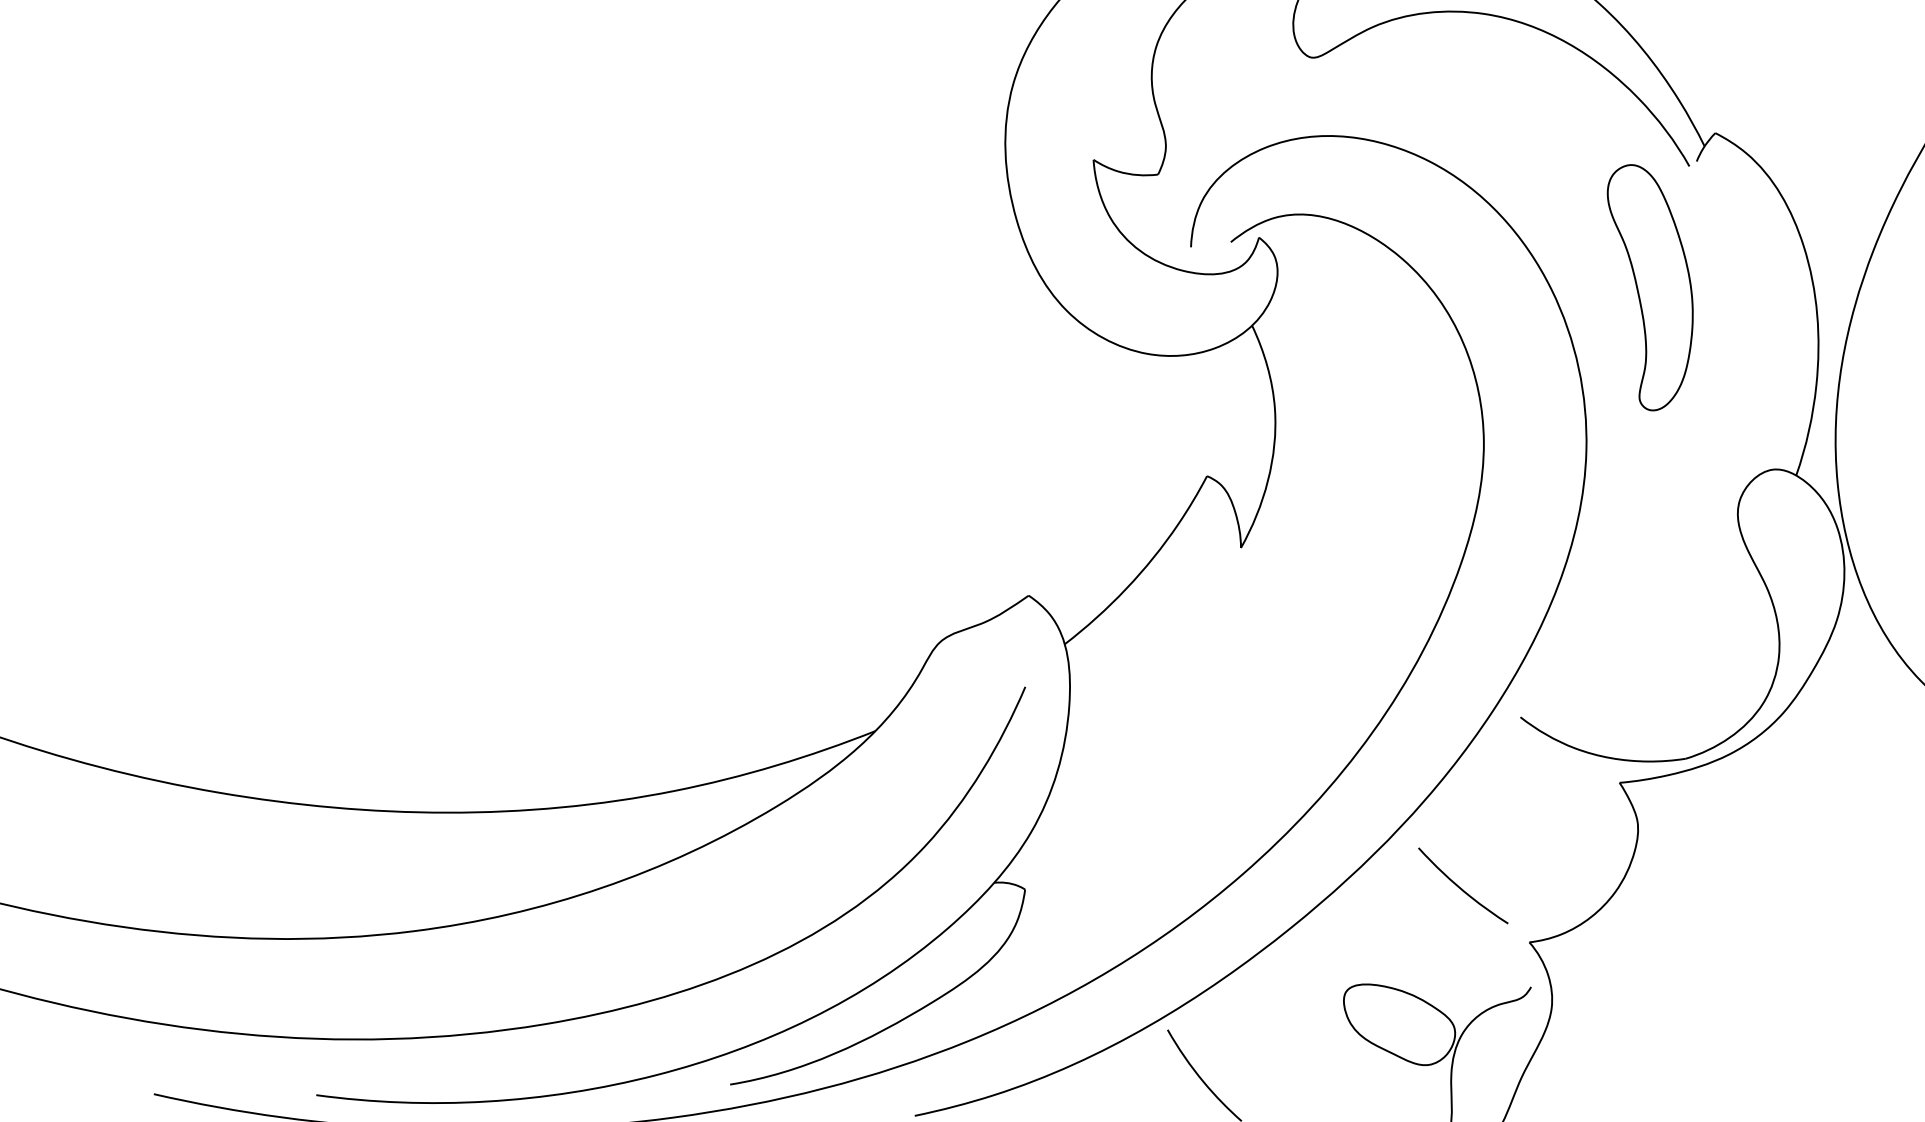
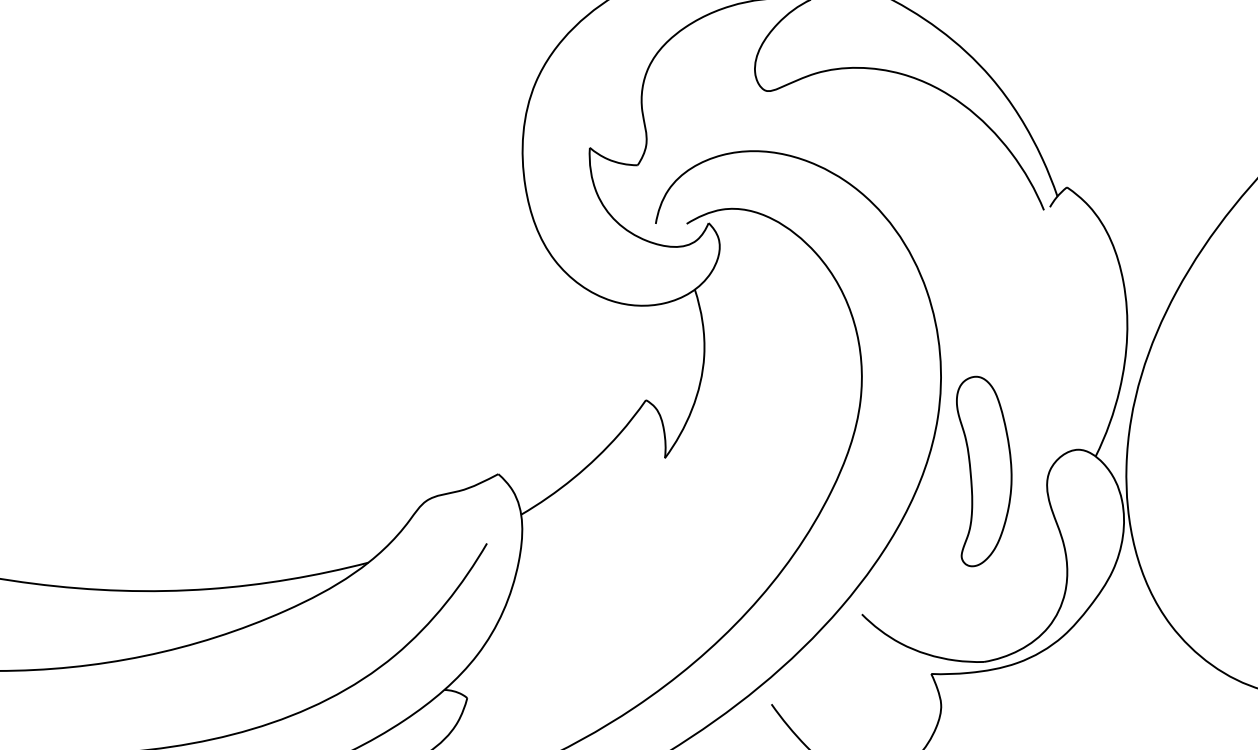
part: (1649, 287) -> (979, 472), moved

